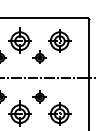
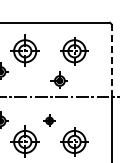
line: (89, 48) -> (111, 60), solid -> dashed
part: (38, 56) -> (58, 79), moved
part: (38, 96) -> (48, 119), size x0.7

